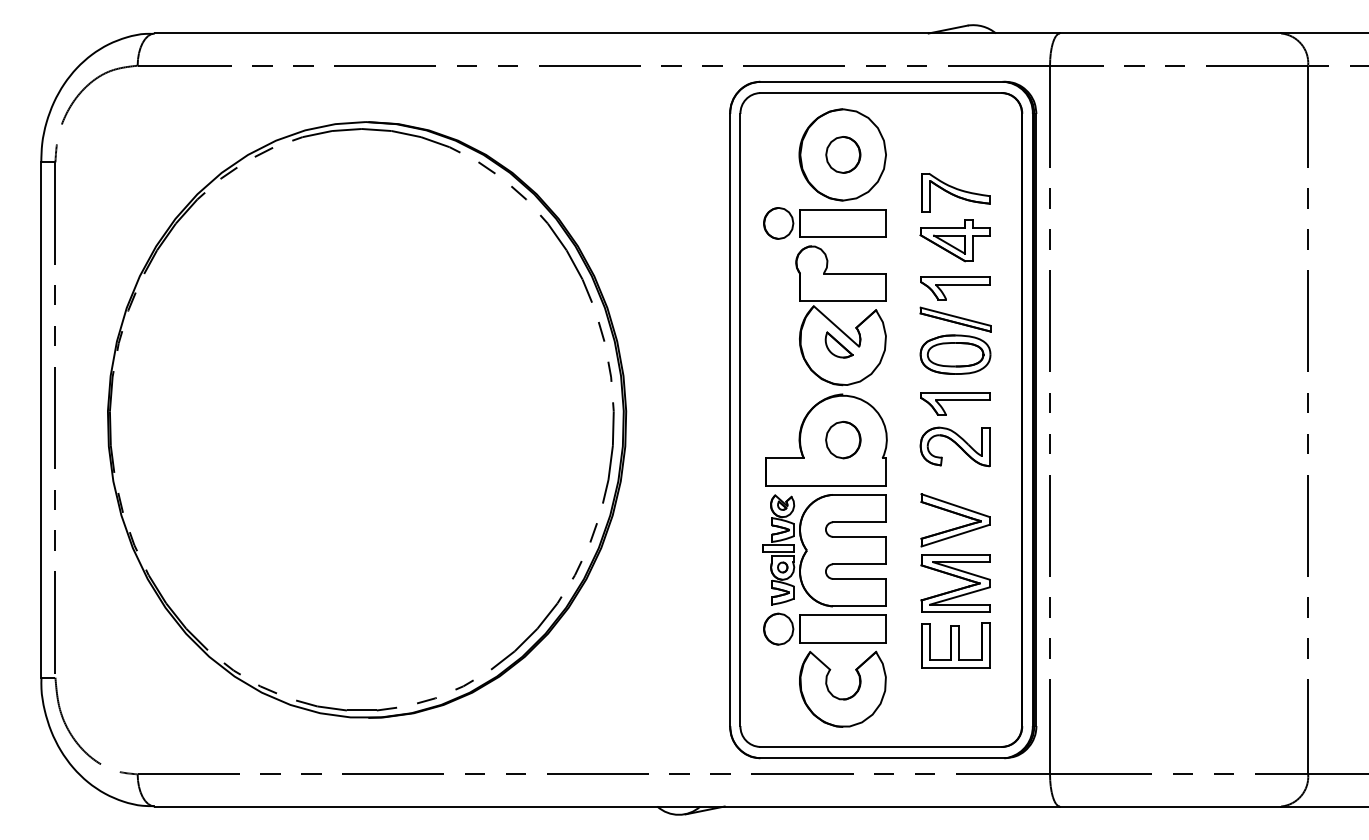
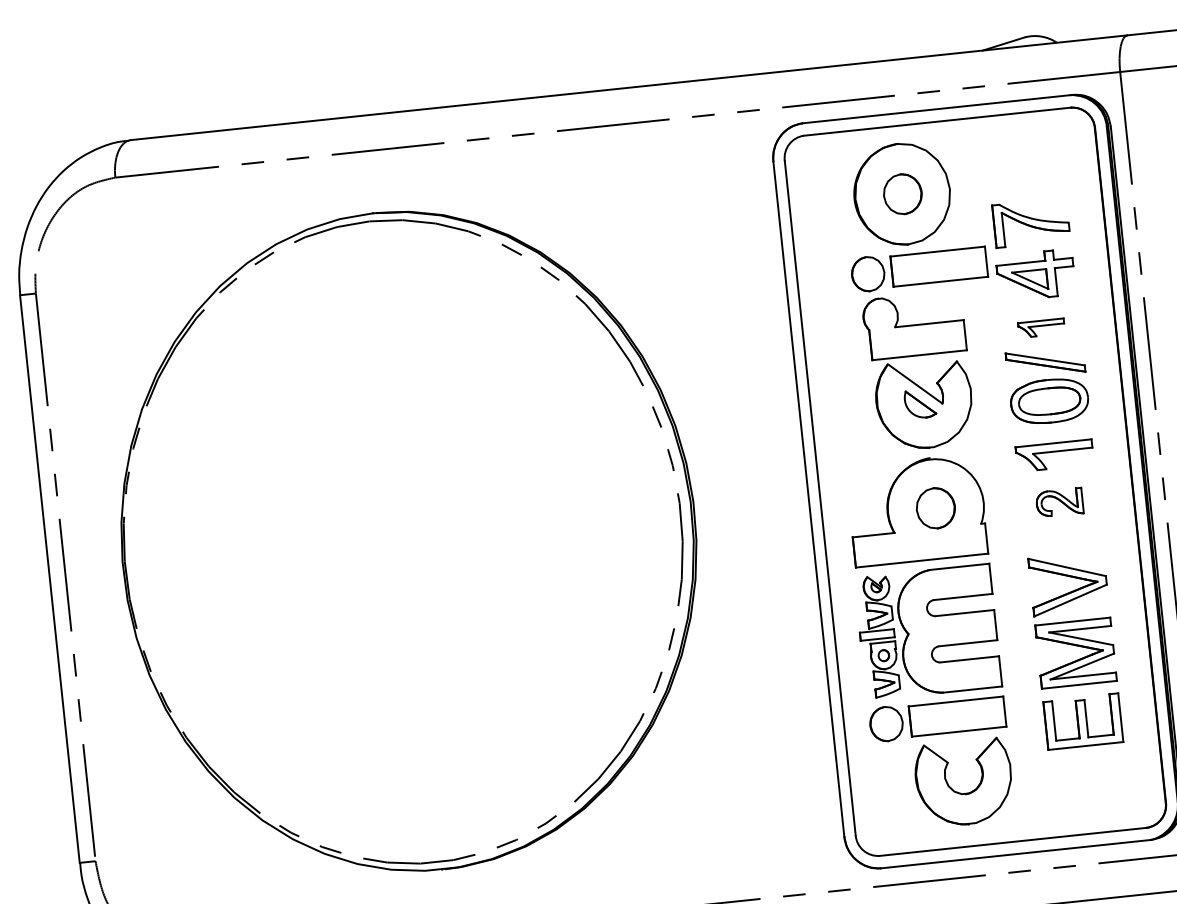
part: (824, 223) -> (918, 268), moved
part: (955, 288) -> (1041, 328), size x0.6
part: (954, 446) -> (1059, 502), size x0.6

